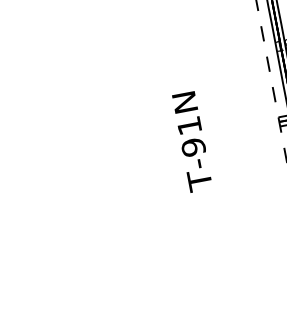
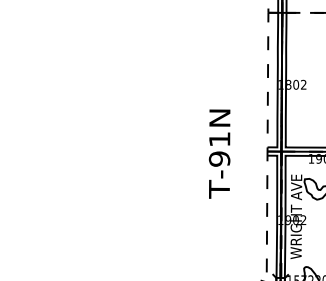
text: (192, 141) -> (219, 153), moved

